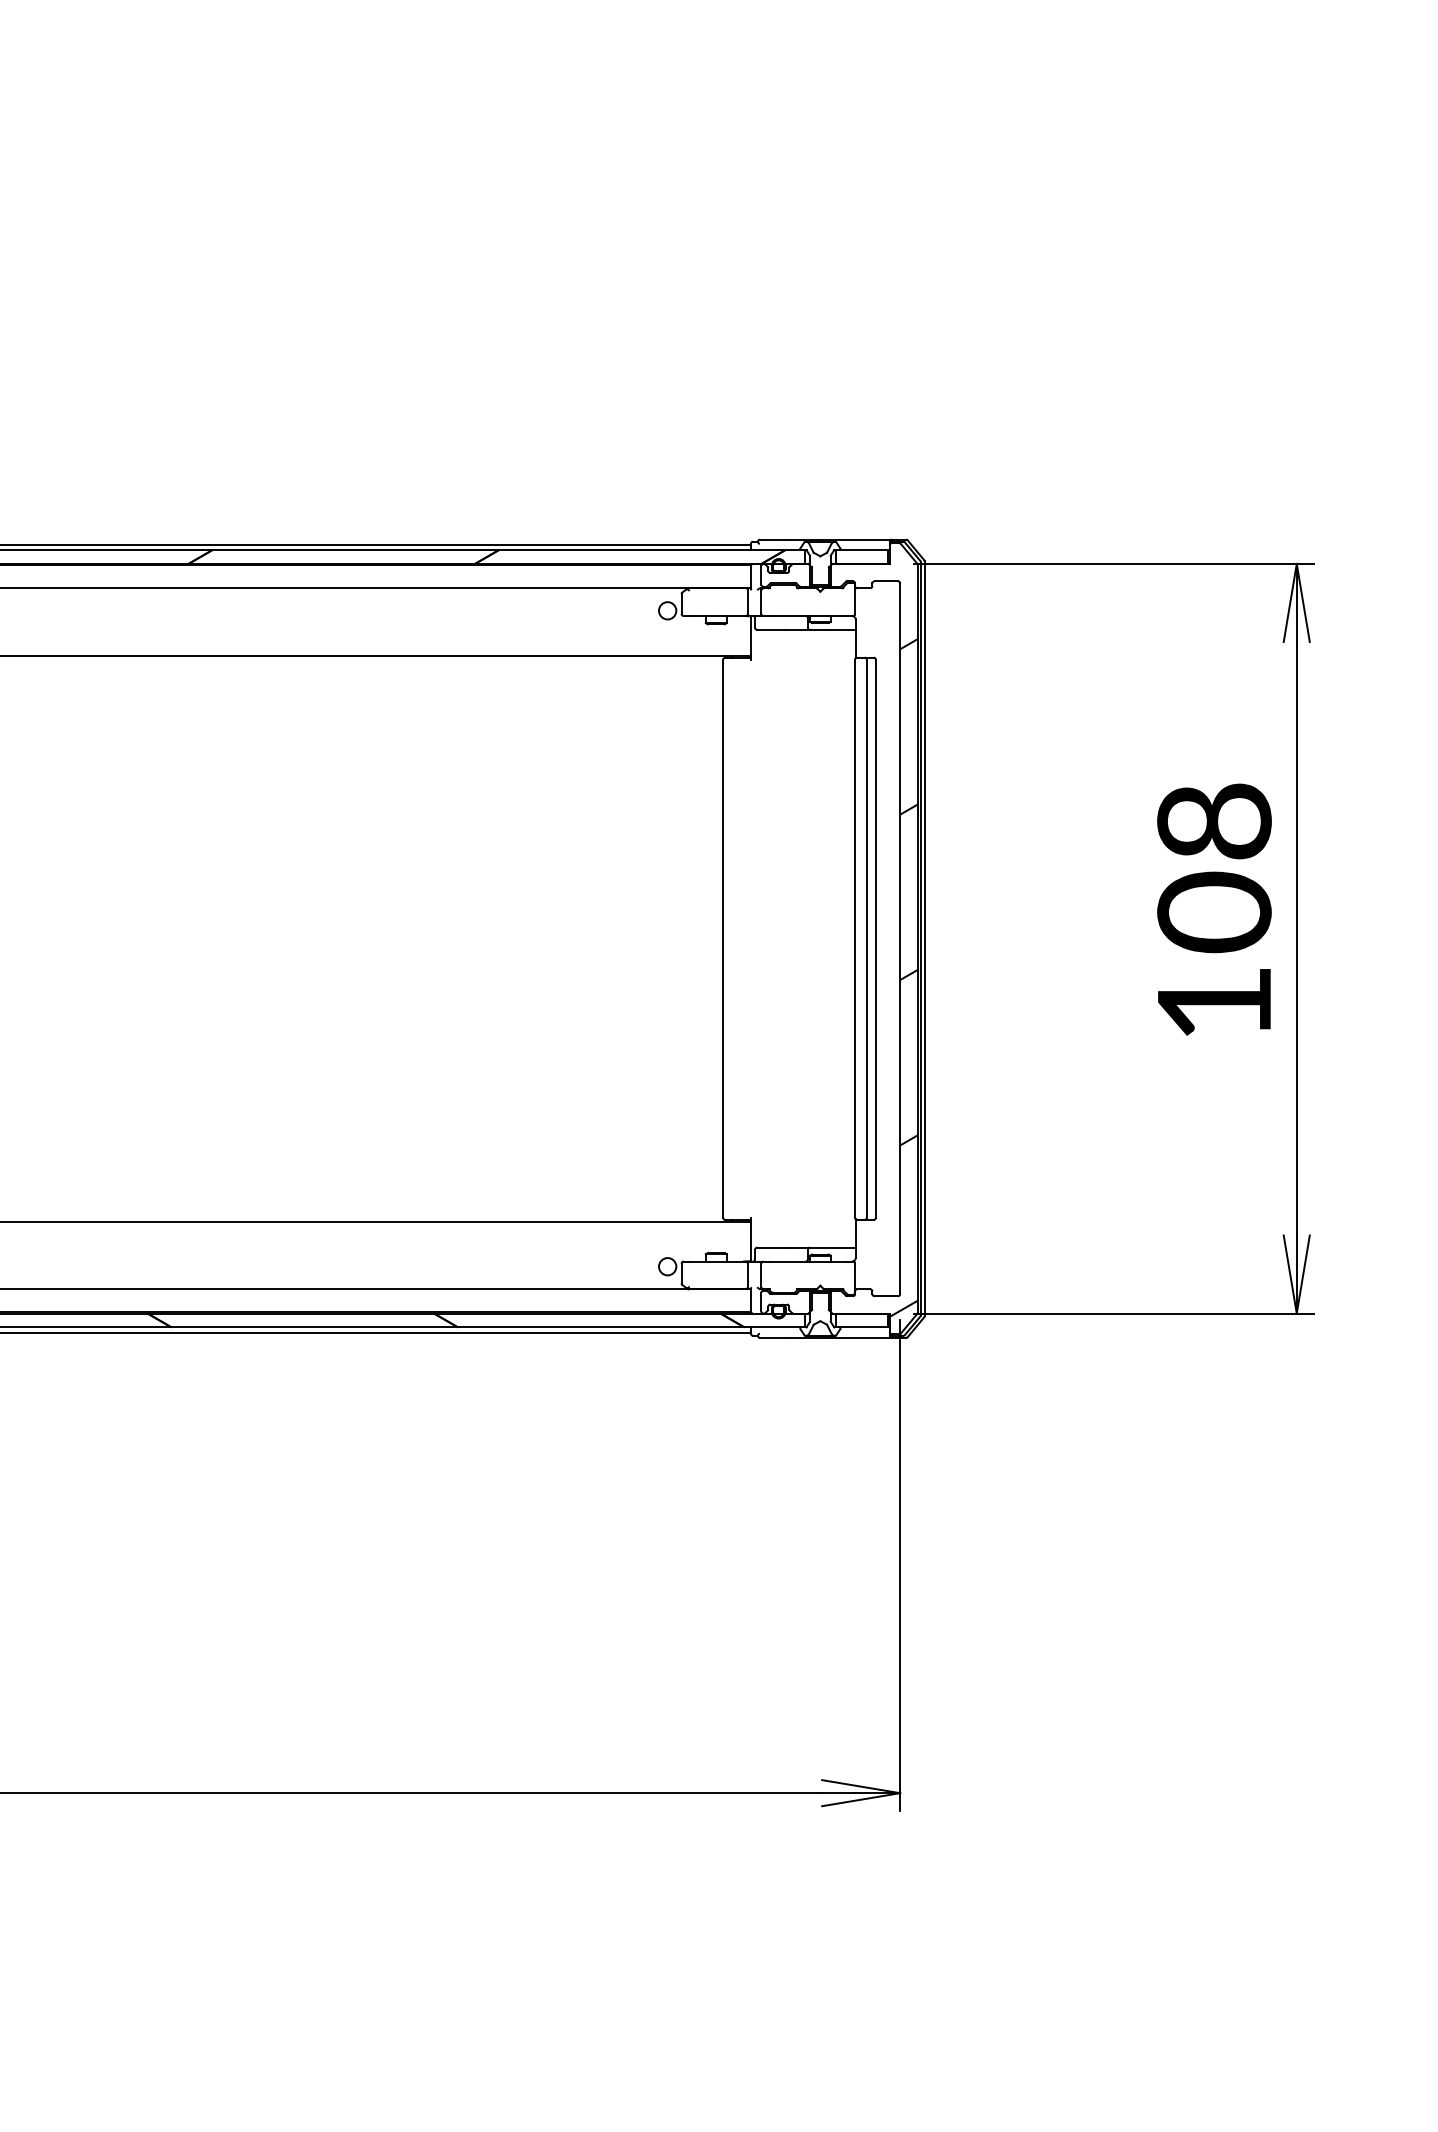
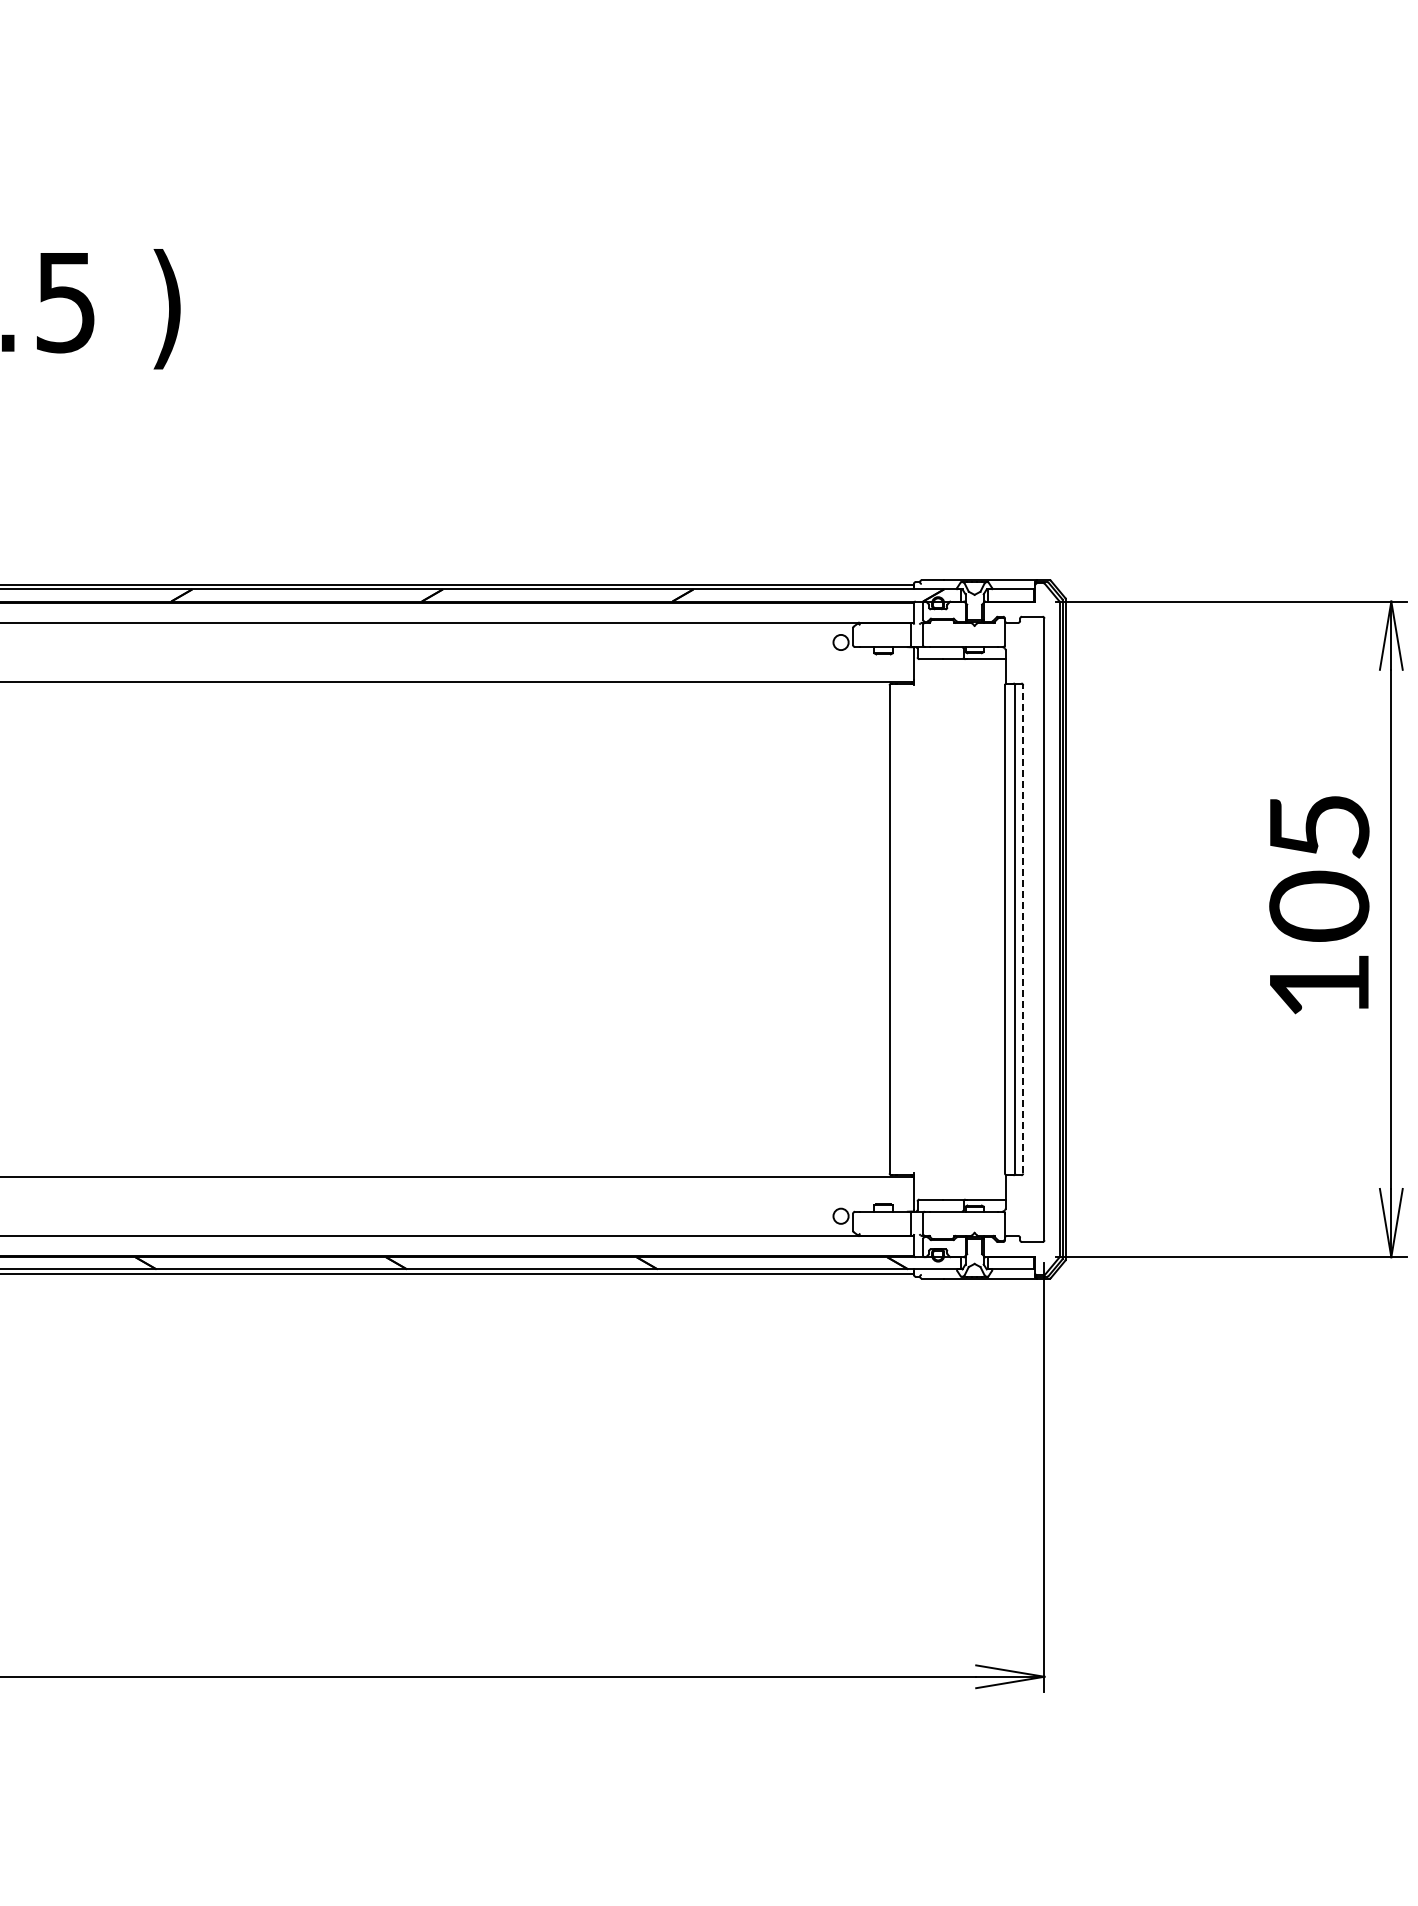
text: (1214, 821) -> (1319, 826), 108 -> 105
line: (876, 937) -> (1023, 928), solid -> dashed
hatch: (903, 977) -> (1047, 963), removed

